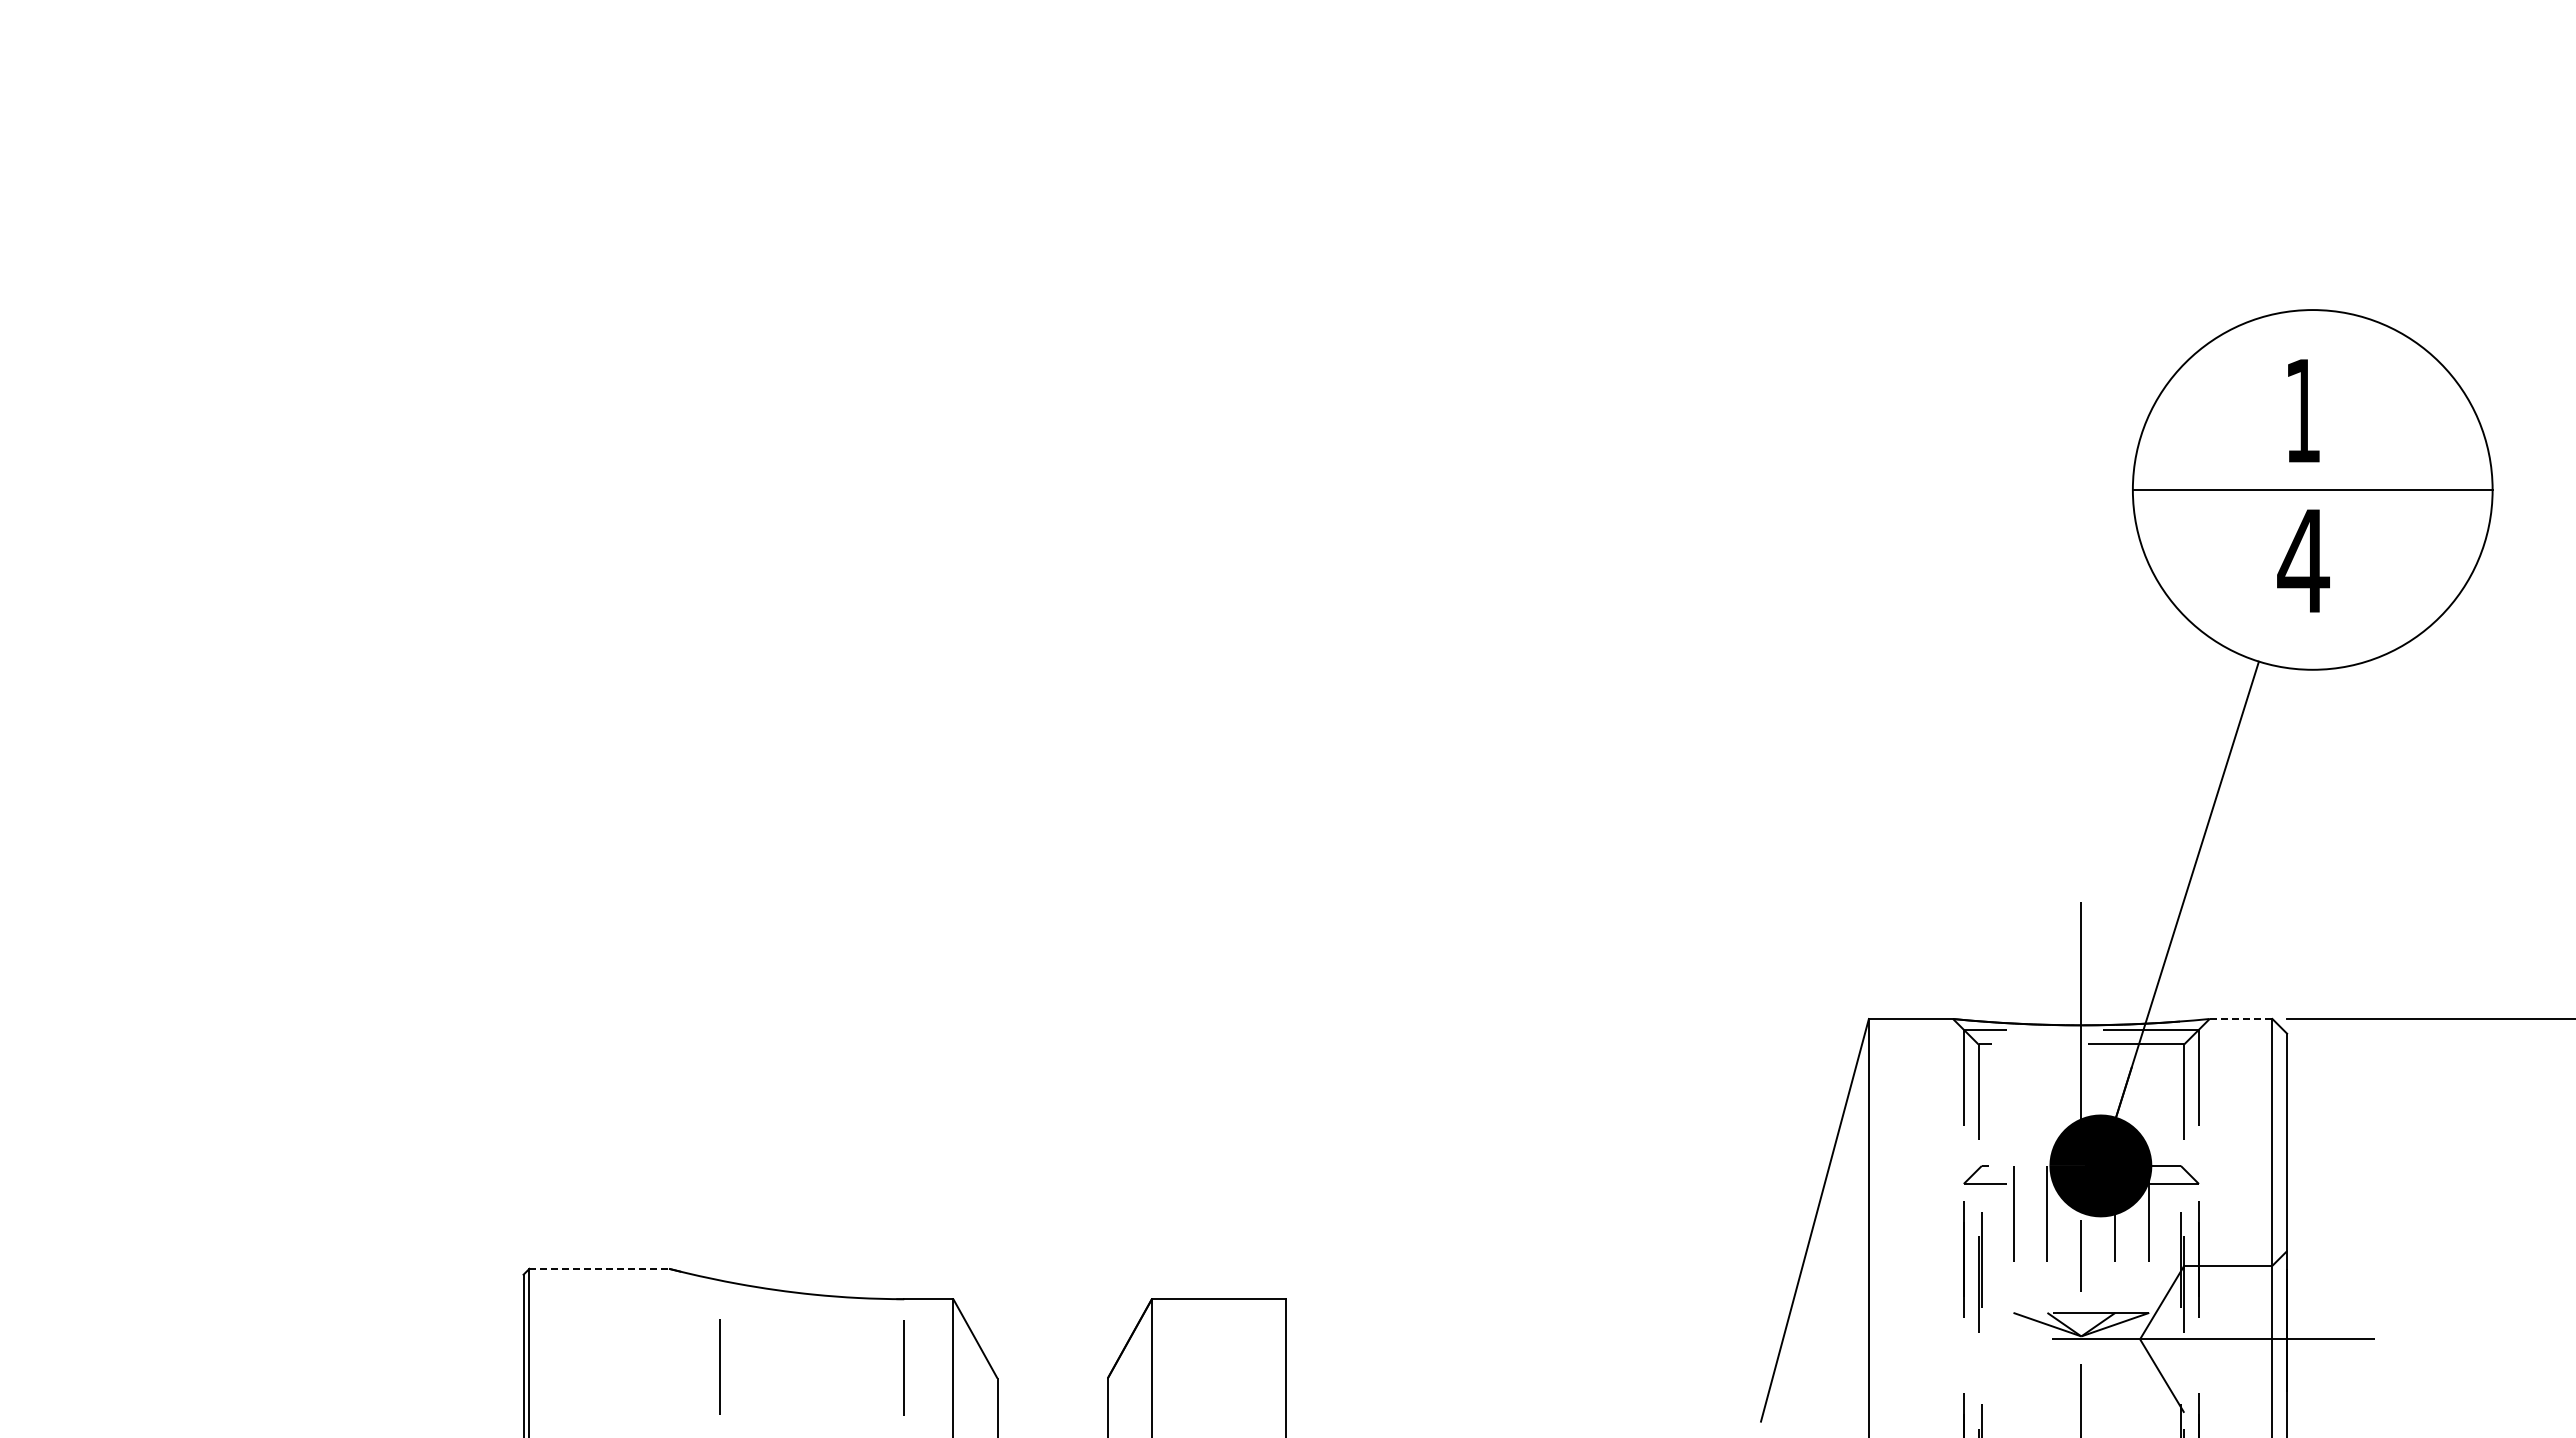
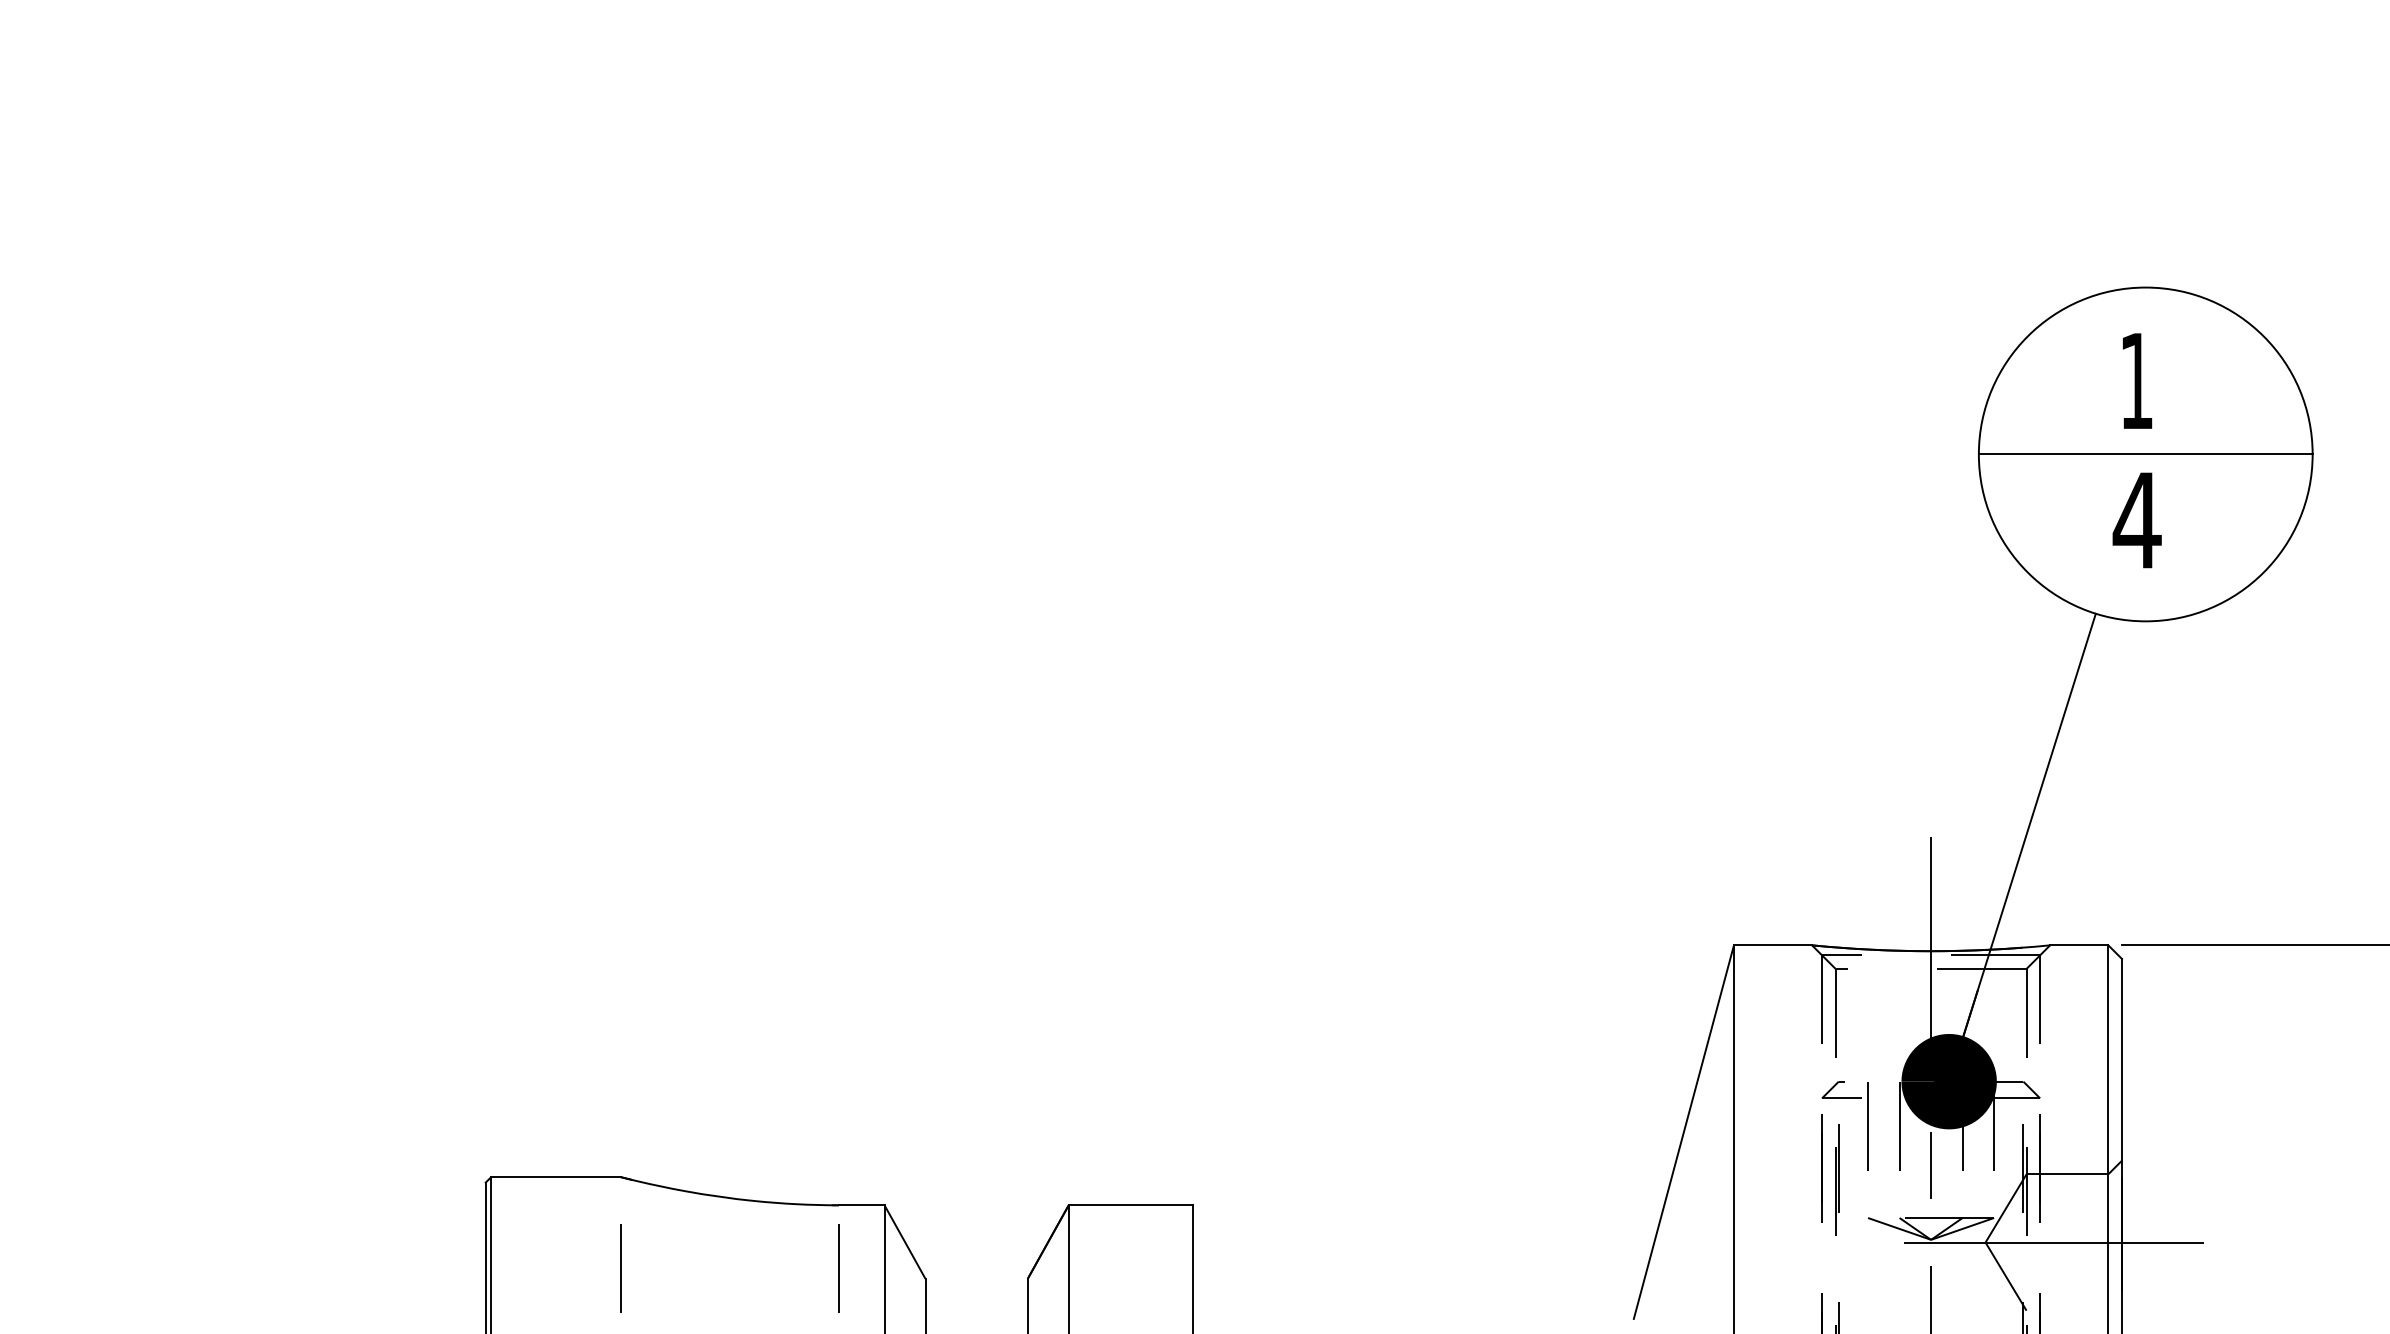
line: (2240, 1018) -> (2078, 944), dashed -> solid
line: (599, 1268) -> (556, 1176), dashed -> solid
line: (719, 1366) -> (620, 1268), moved

